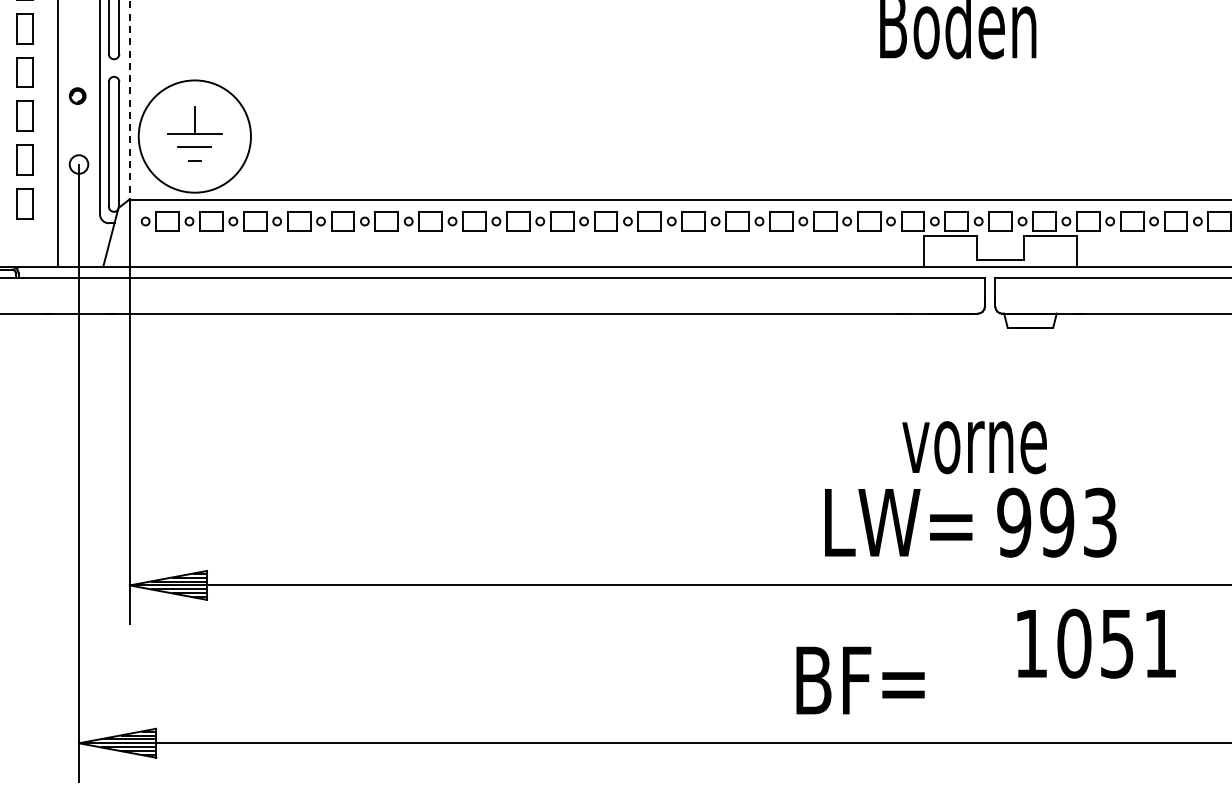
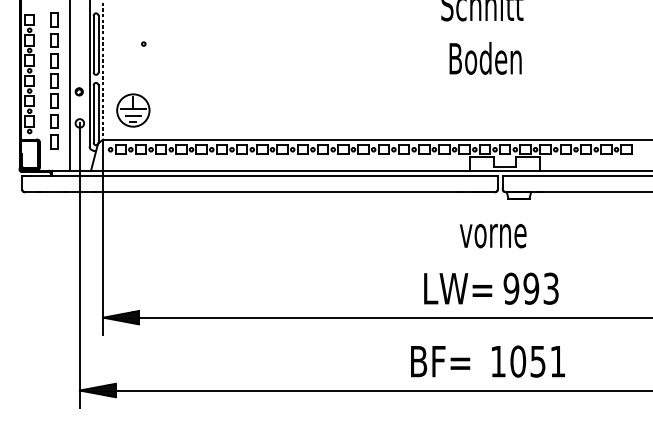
circle: (195, 136) -> (133, 110), size x0.62
text: (975, 448) -> (493, 236), moved
text: (1096, 643) -> (528, 361), moved

